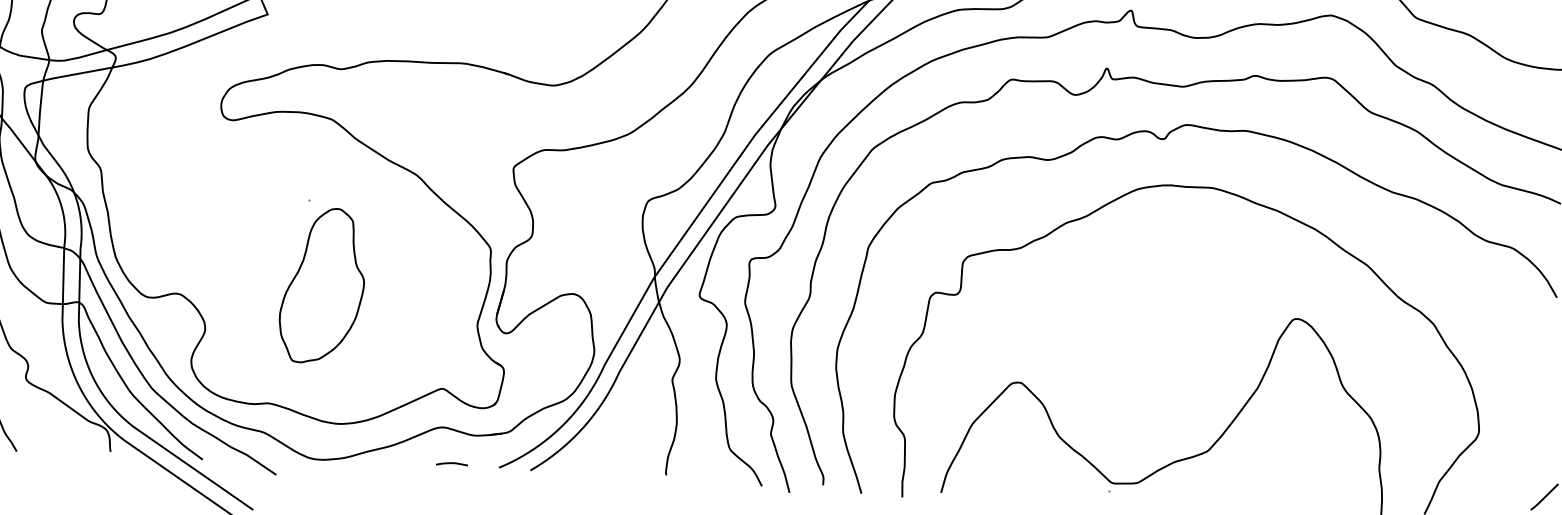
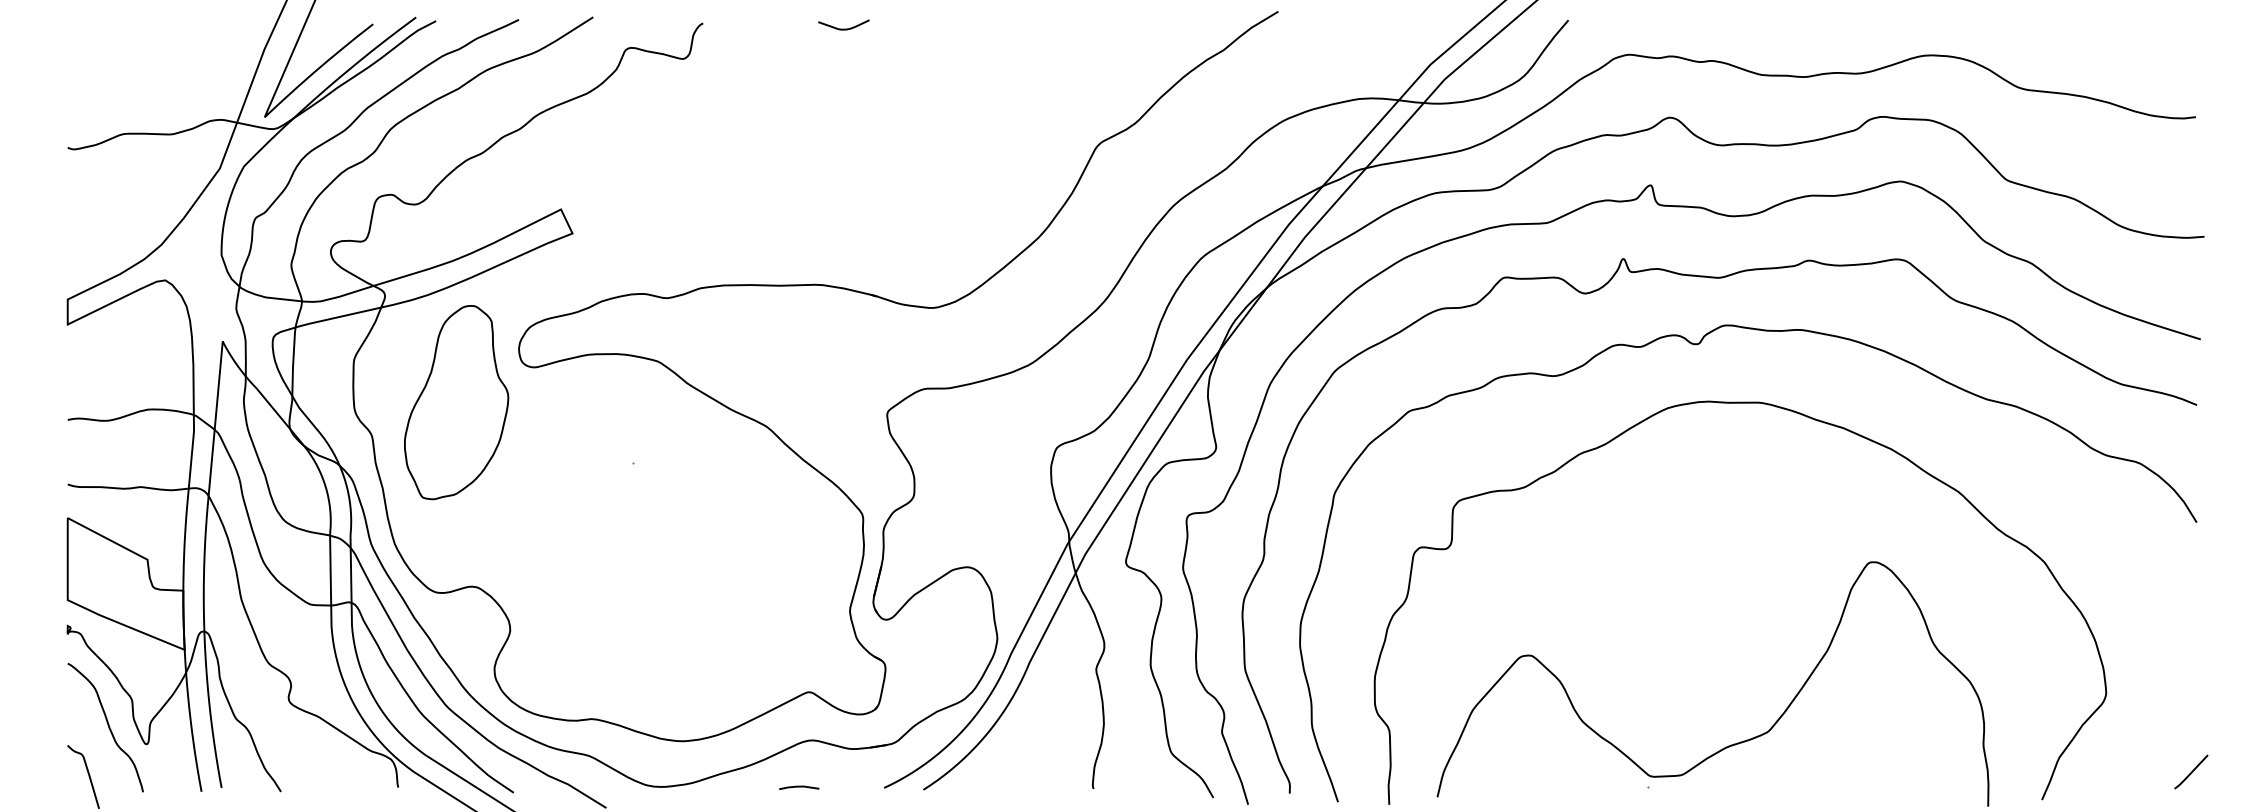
part: (322, 285) -> (456, 402), moved
line: (452, 463) -> (799, 787), moved

